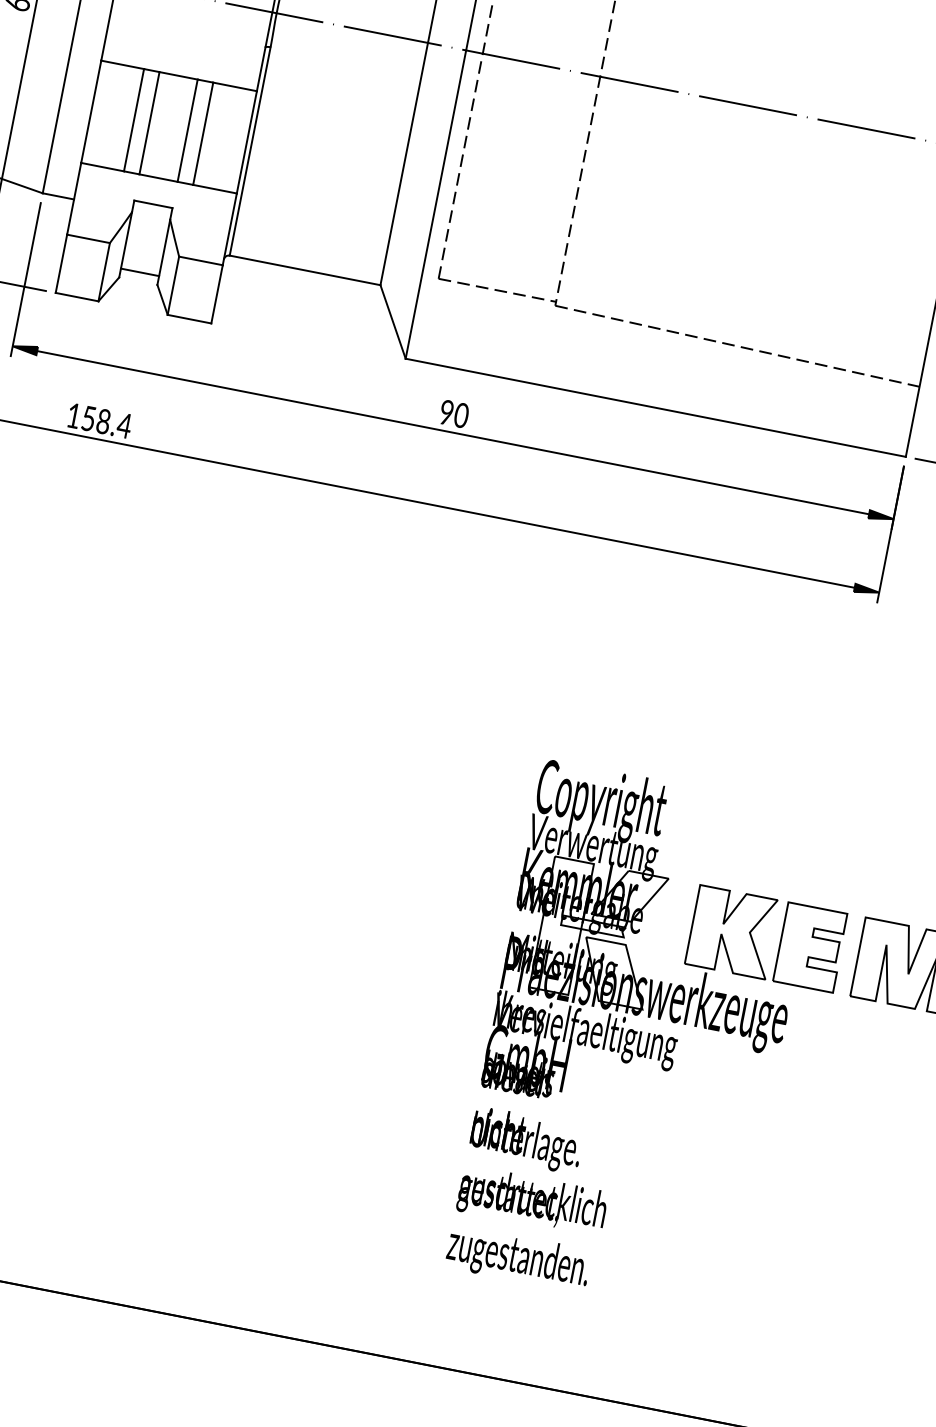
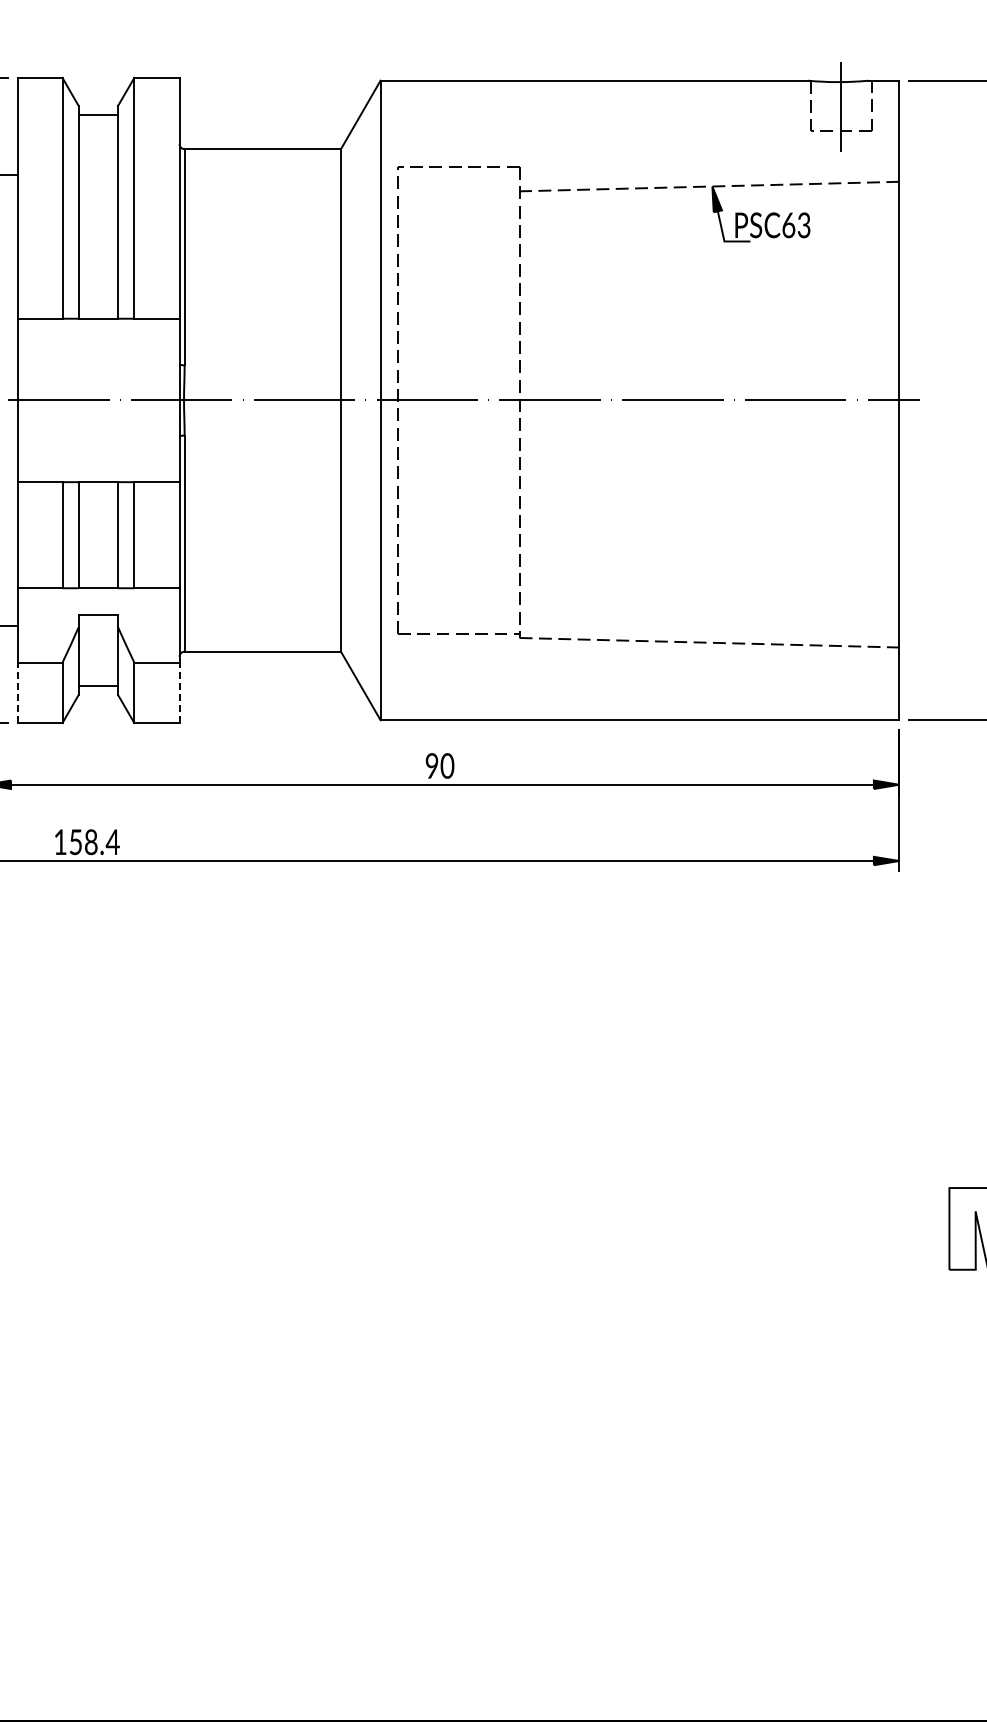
line: (61, 263) -> (18, 692), solid -> dashed
line: (217, 293) -> (179, 692), solid -> dashed
part: (655, 1043) -> (764, 1355), removed

